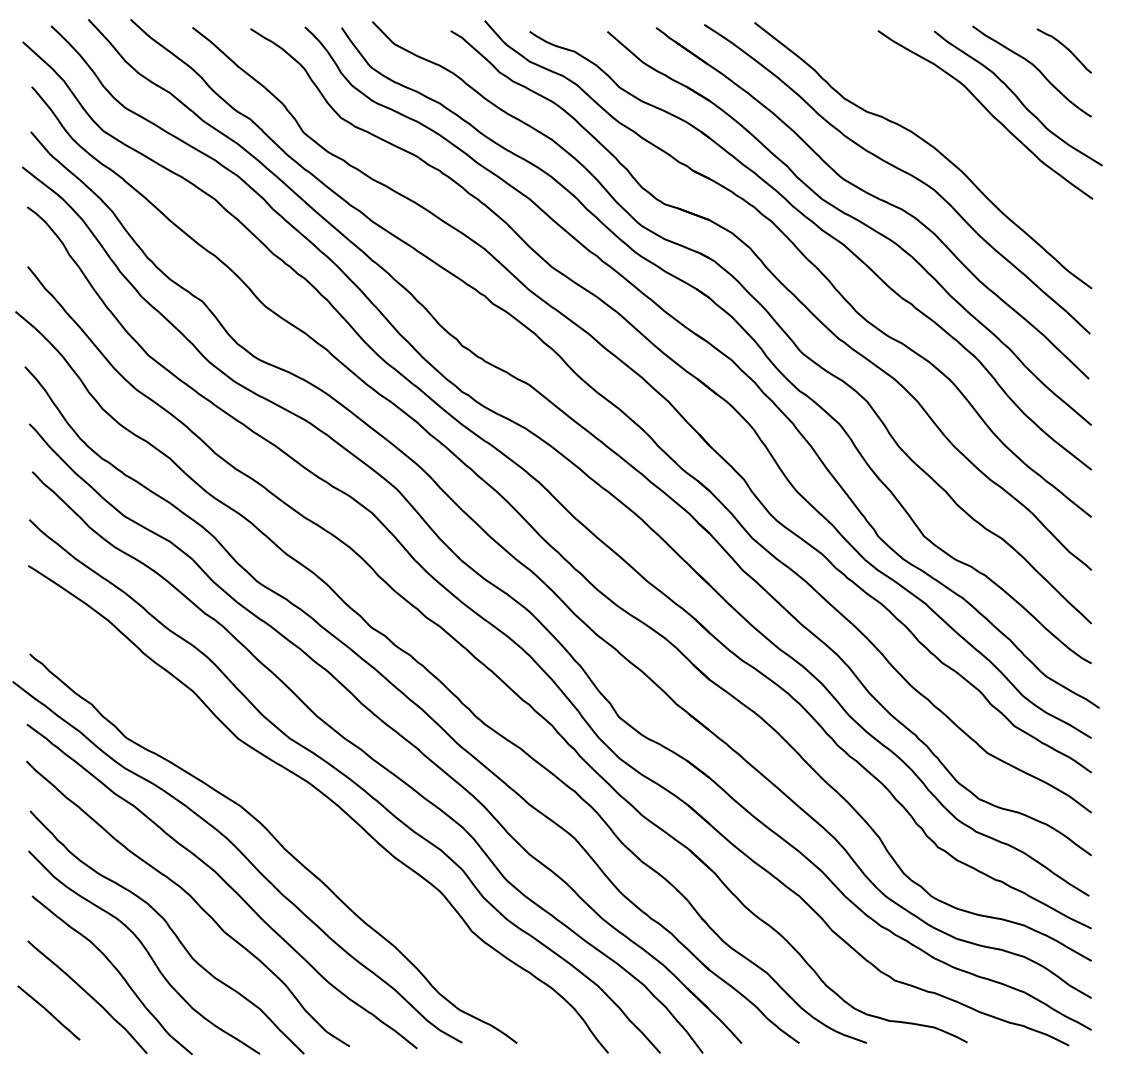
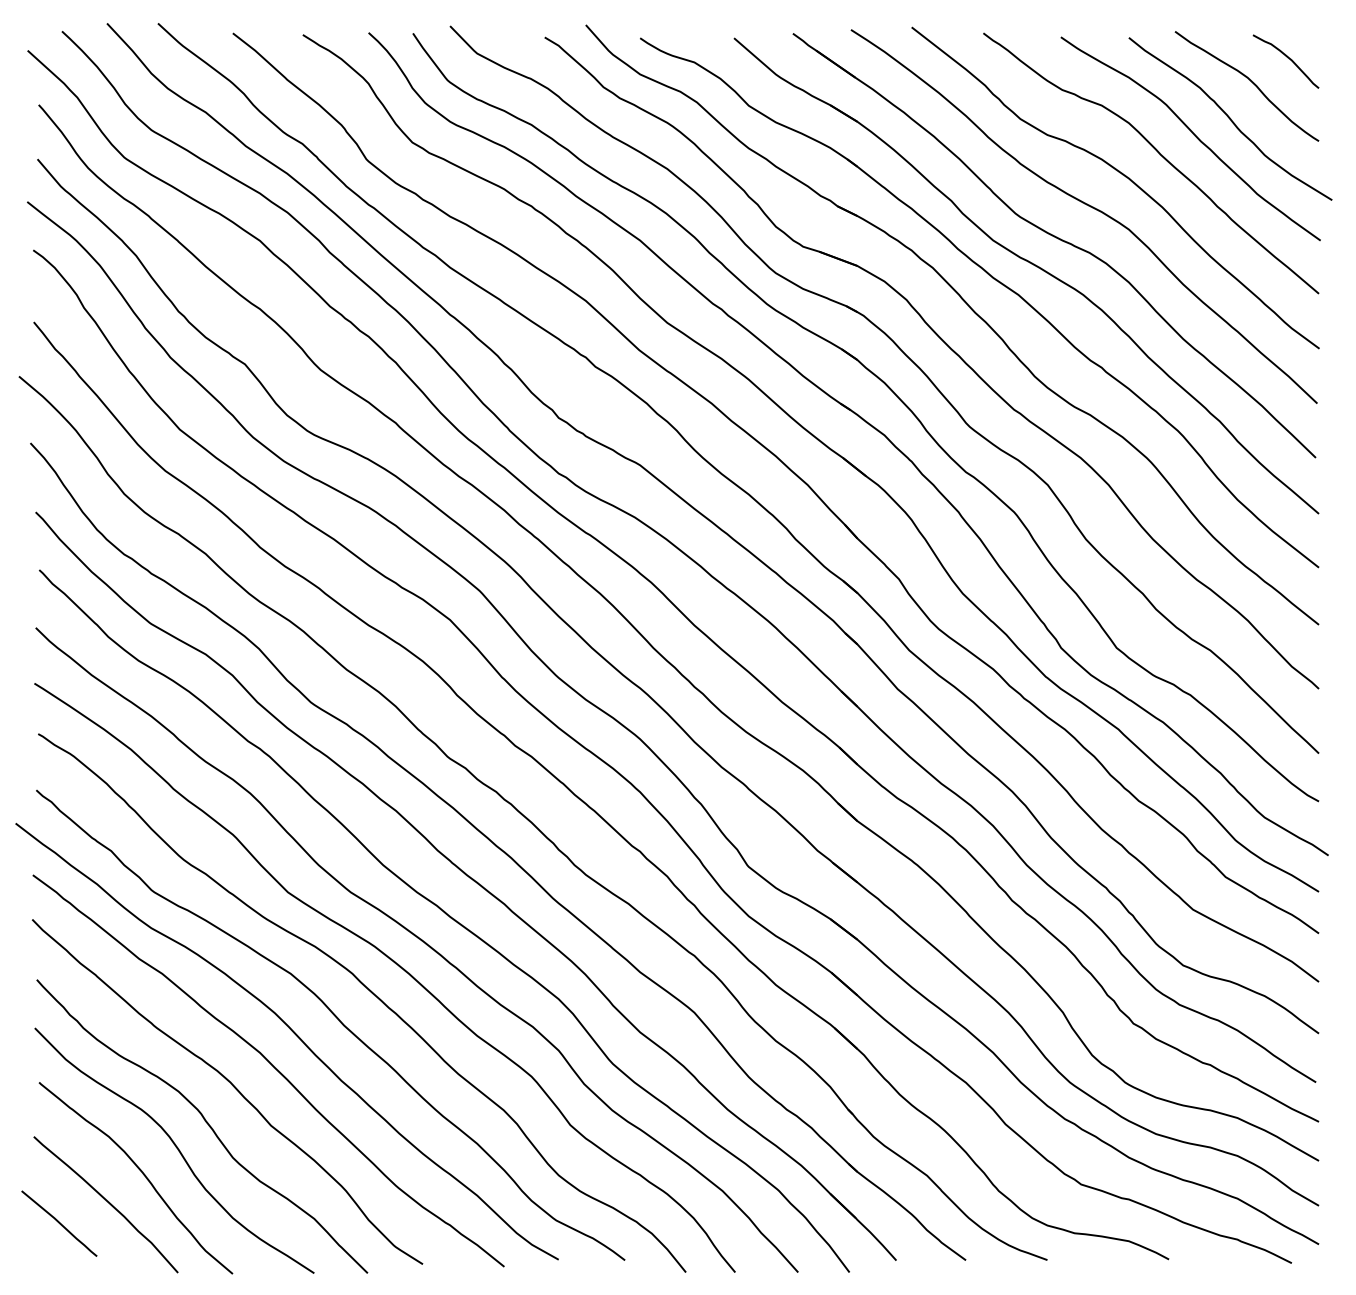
curve: (959, 127) -> (1159, 154), added
curve: (307, 822) -> (371, 993), added

